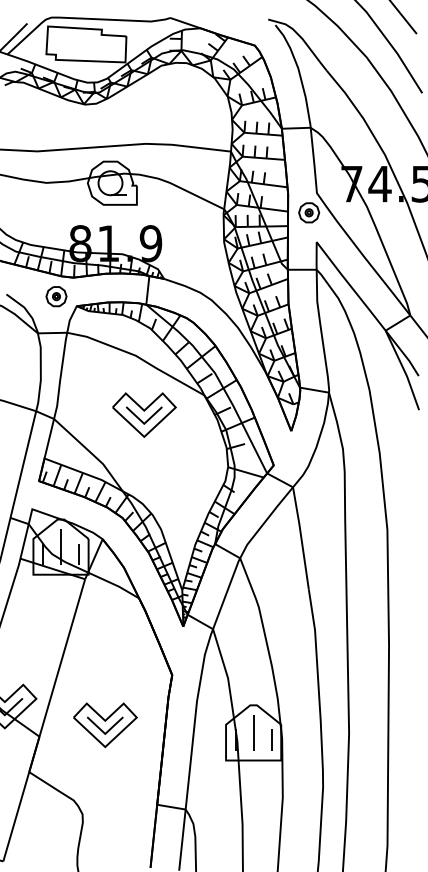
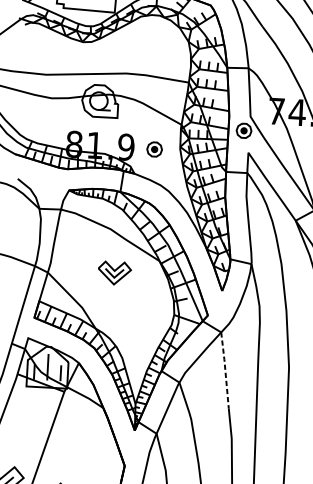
part: (56, 296) -> (154, 149), moved
part: (144, 414) -> (114, 272), size x0.7
line: (301, 537) -> (225, 369), solid -> dashed

